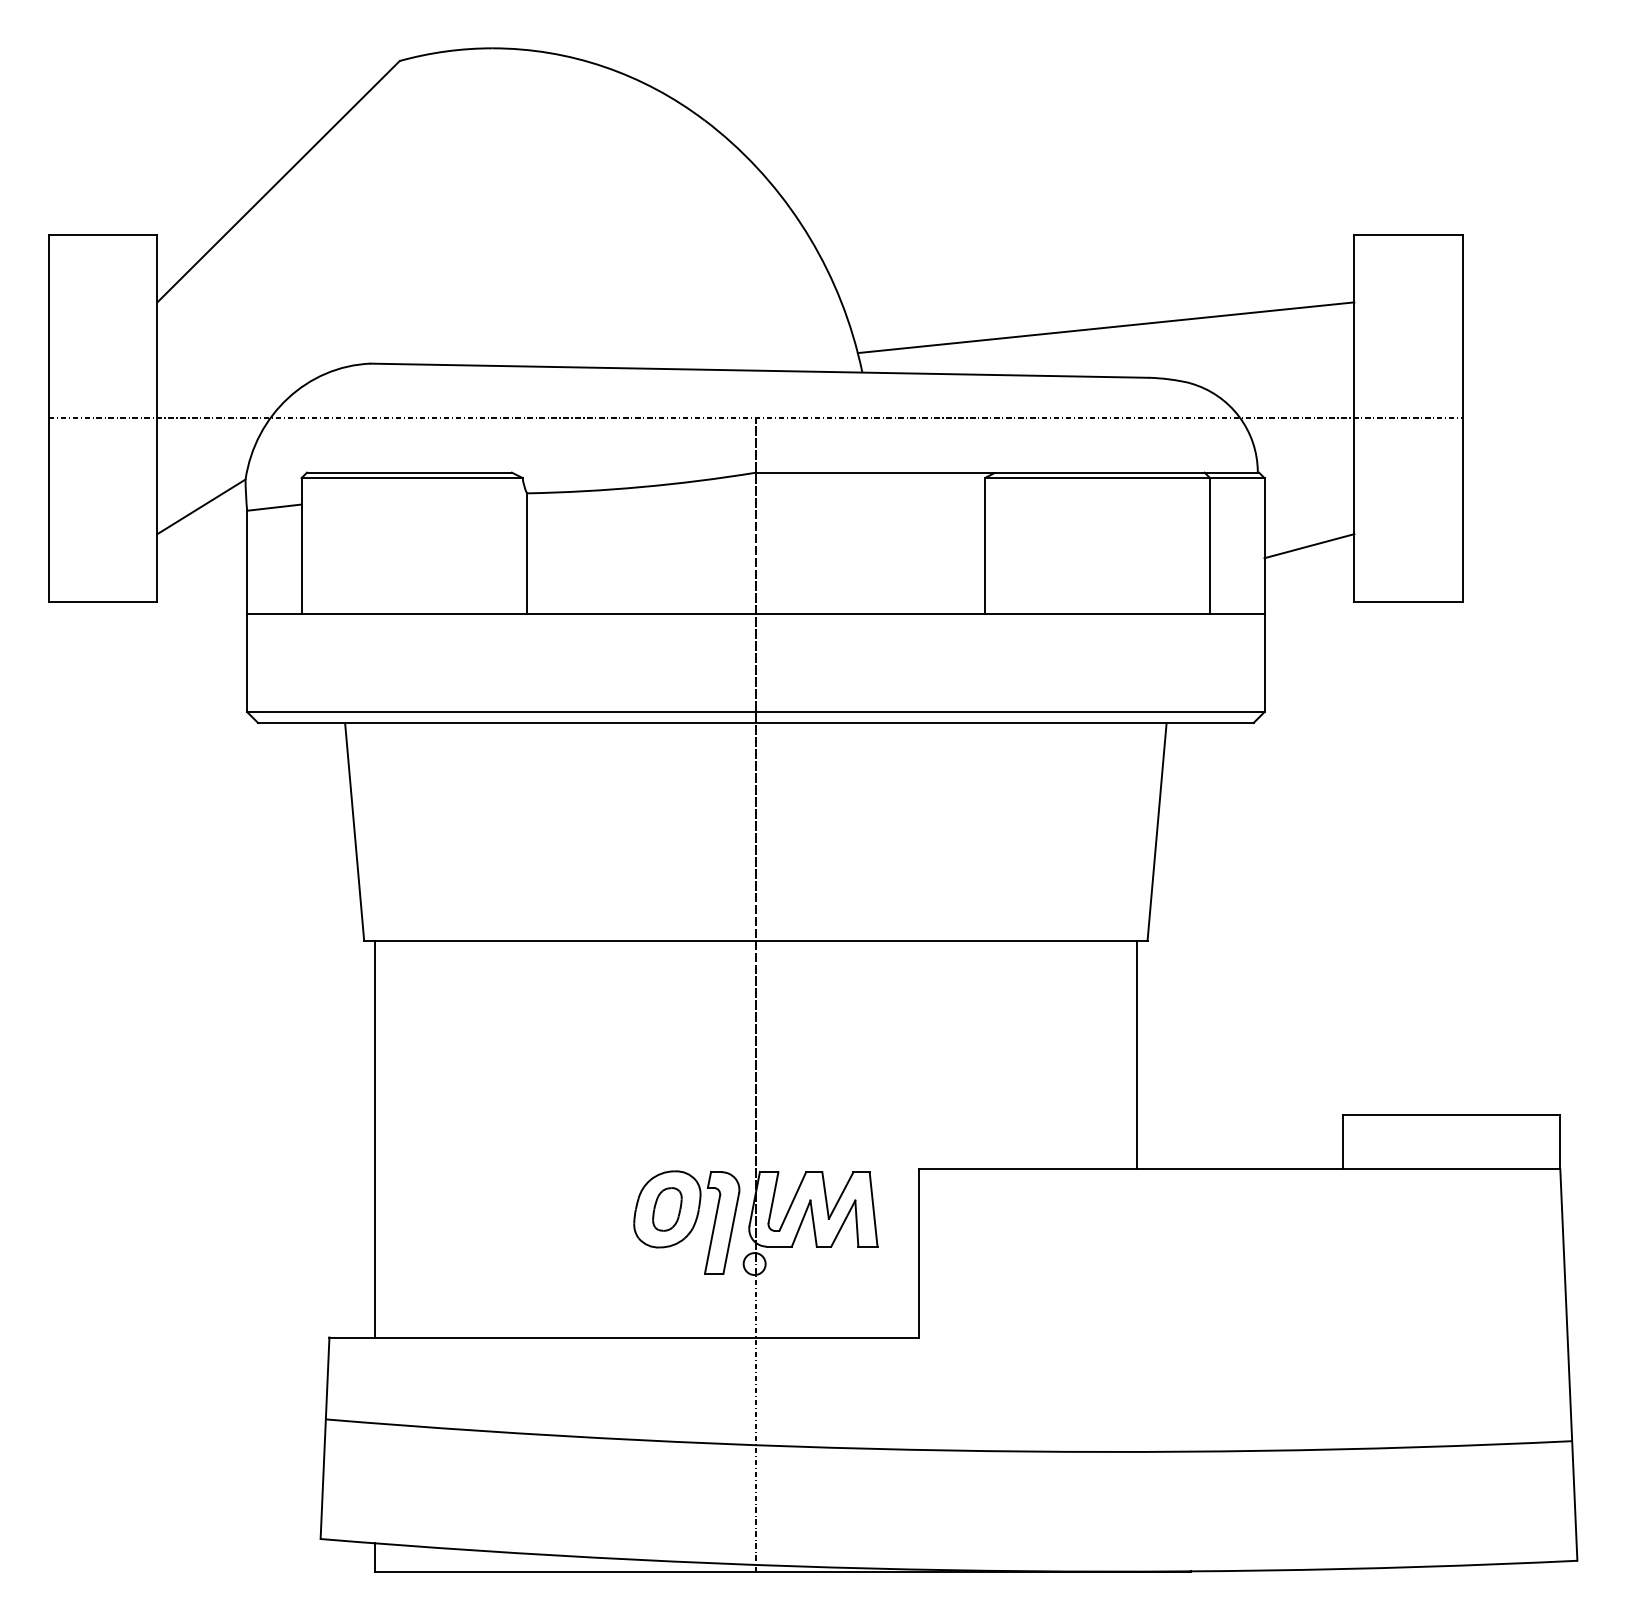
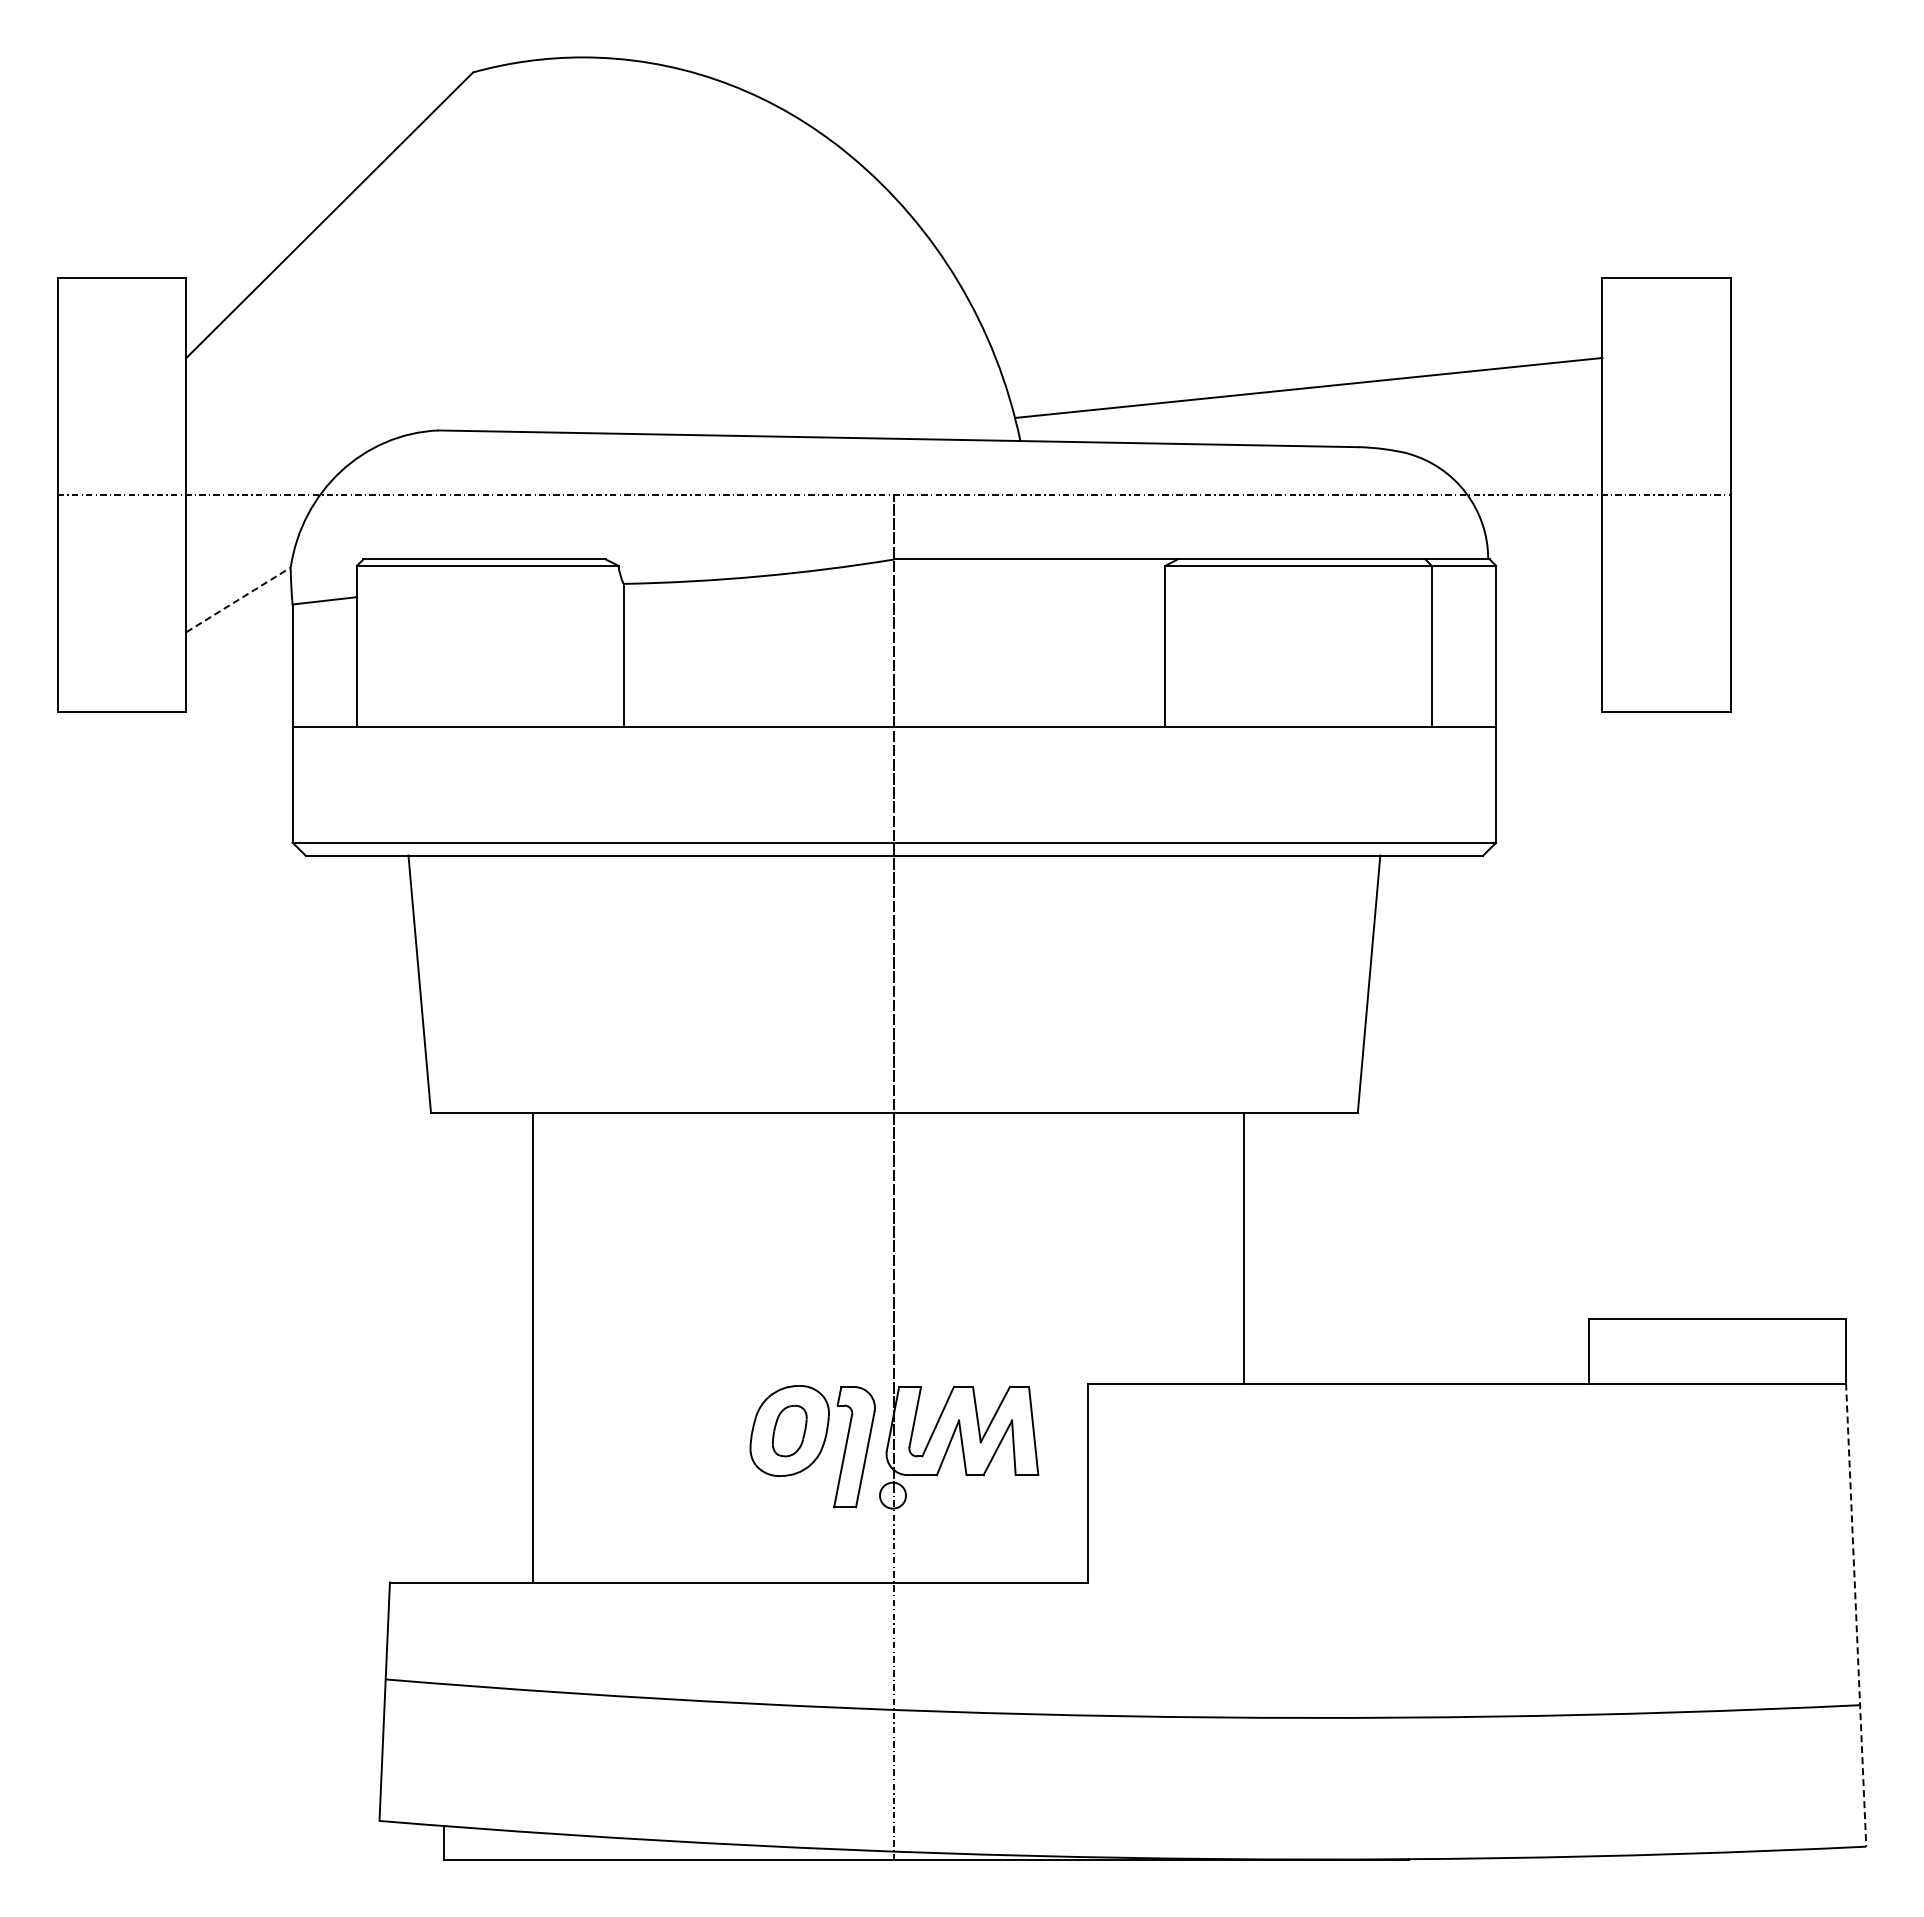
line: (201, 506) -> (238, 599), solid -> dashed
line: (1309, 546) -> (1549, 646), removed
line: (1136, 1054) -> (1243, 1247), moved
line: (374, 1138) -> (532, 1347), moved
line: (1569, 1365) -> (1856, 1615), solid -> dashed

